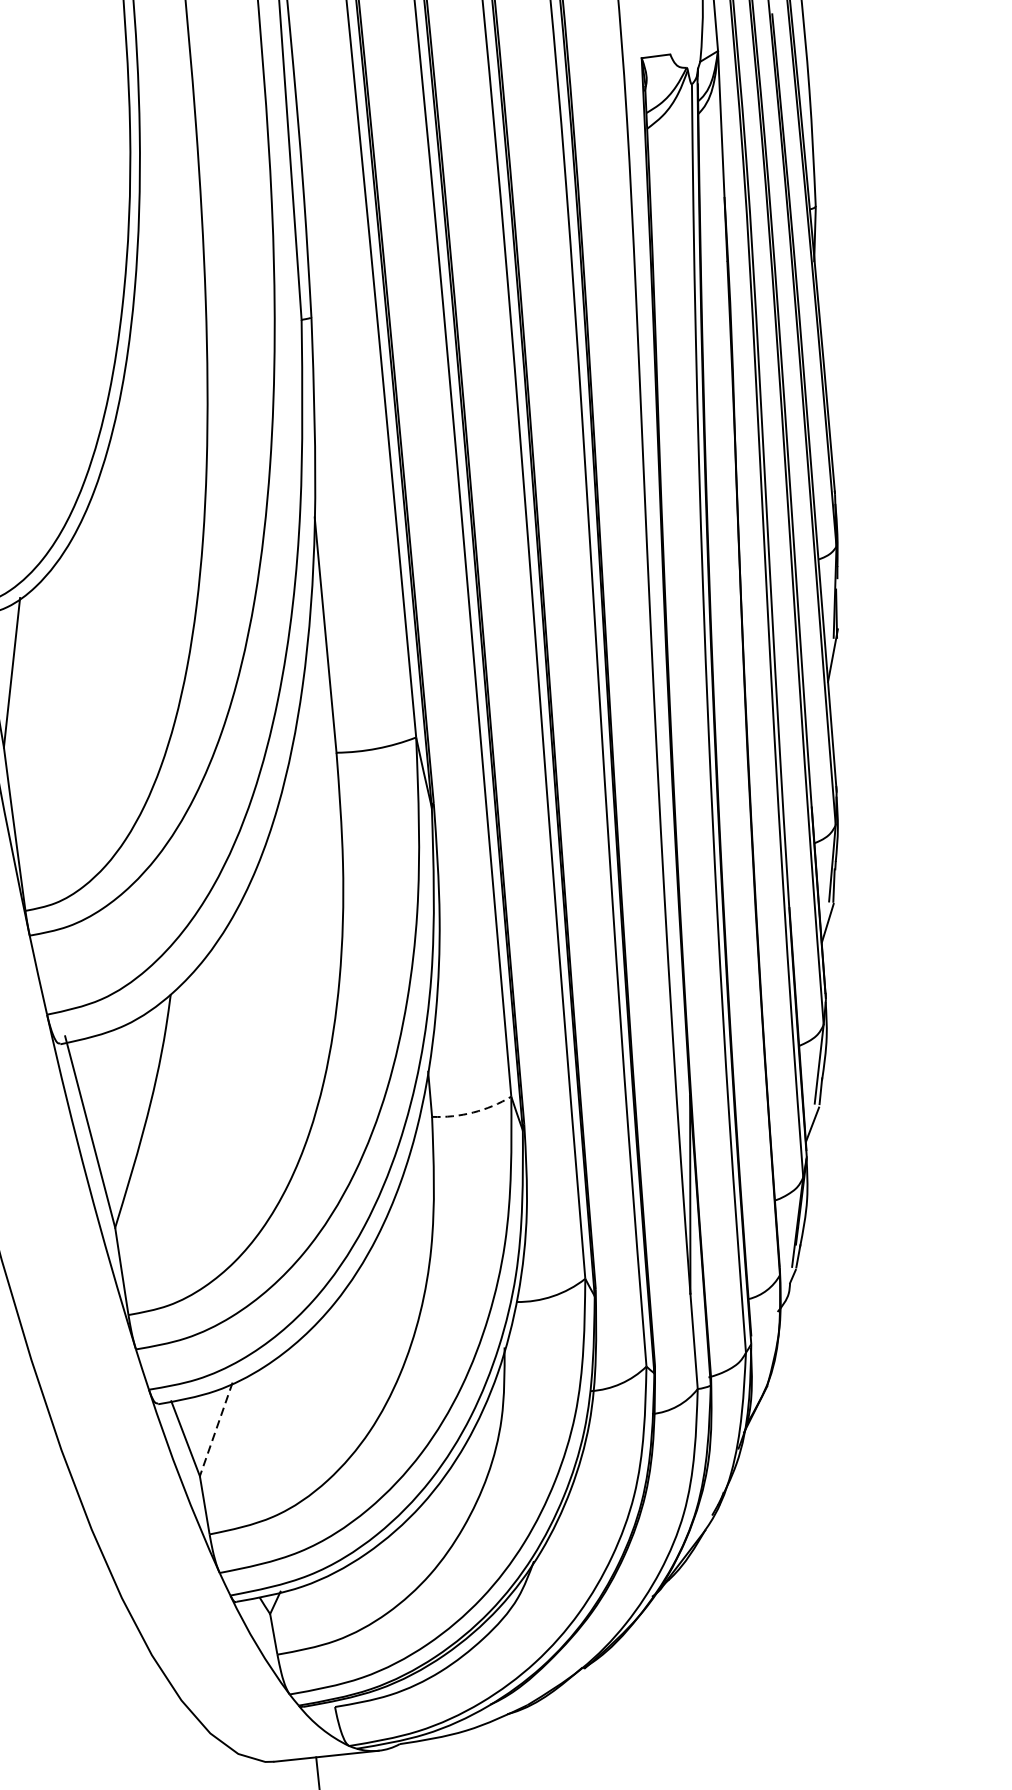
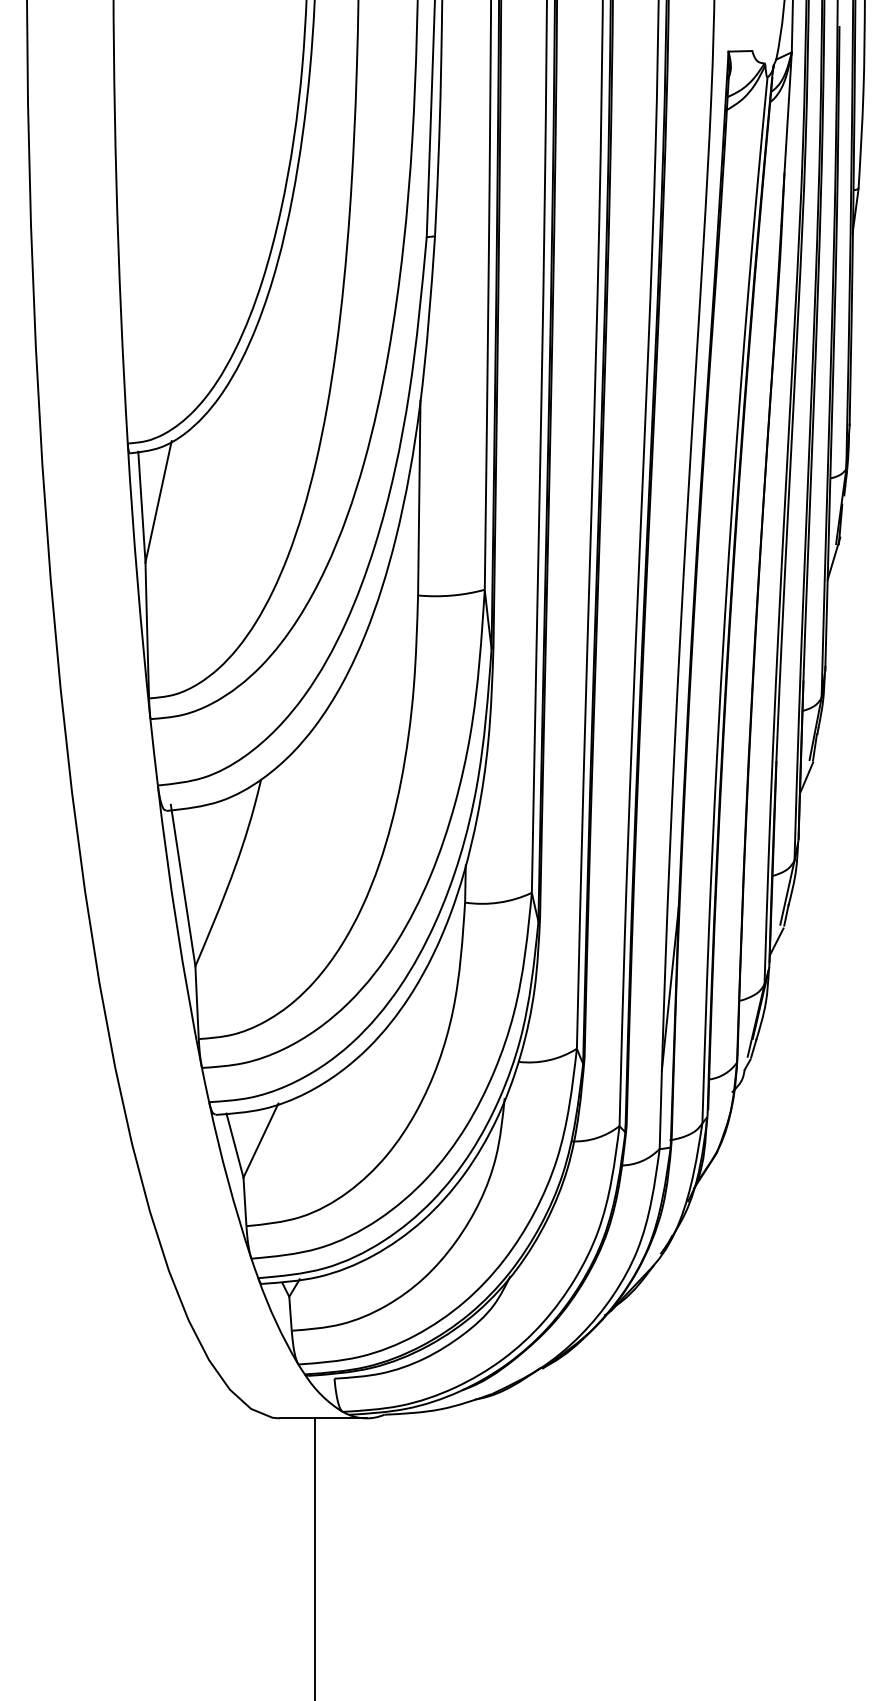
arc: (473, 1112) -> (499, 902), dashed -> solid
line: (215, 1429) -> (260, 1140), dashed -> solid

